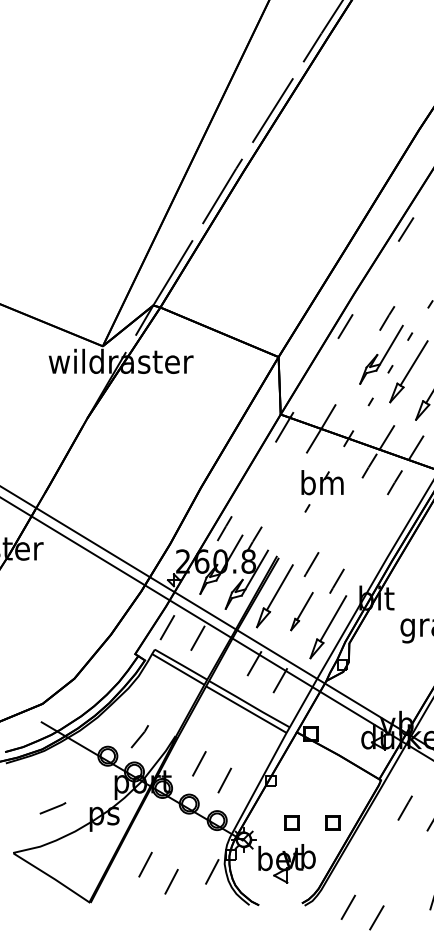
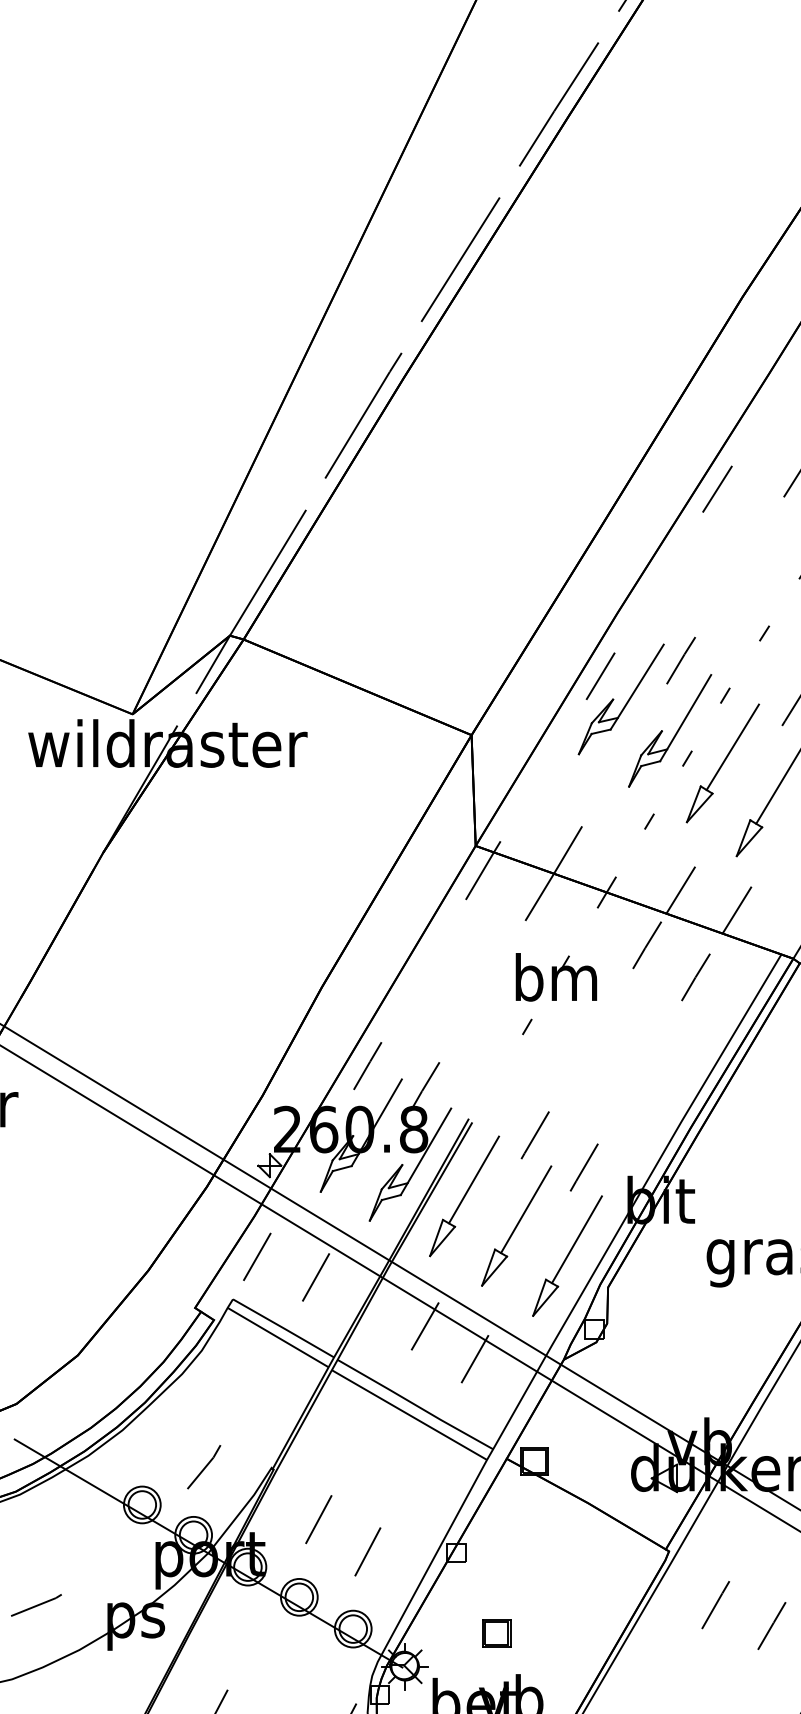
part: (356, 338) -> (621, 699), added
part: (301, 611) -> (515, 1225), size x1.67
part: (332, 822) -> (575, 1632), removed

